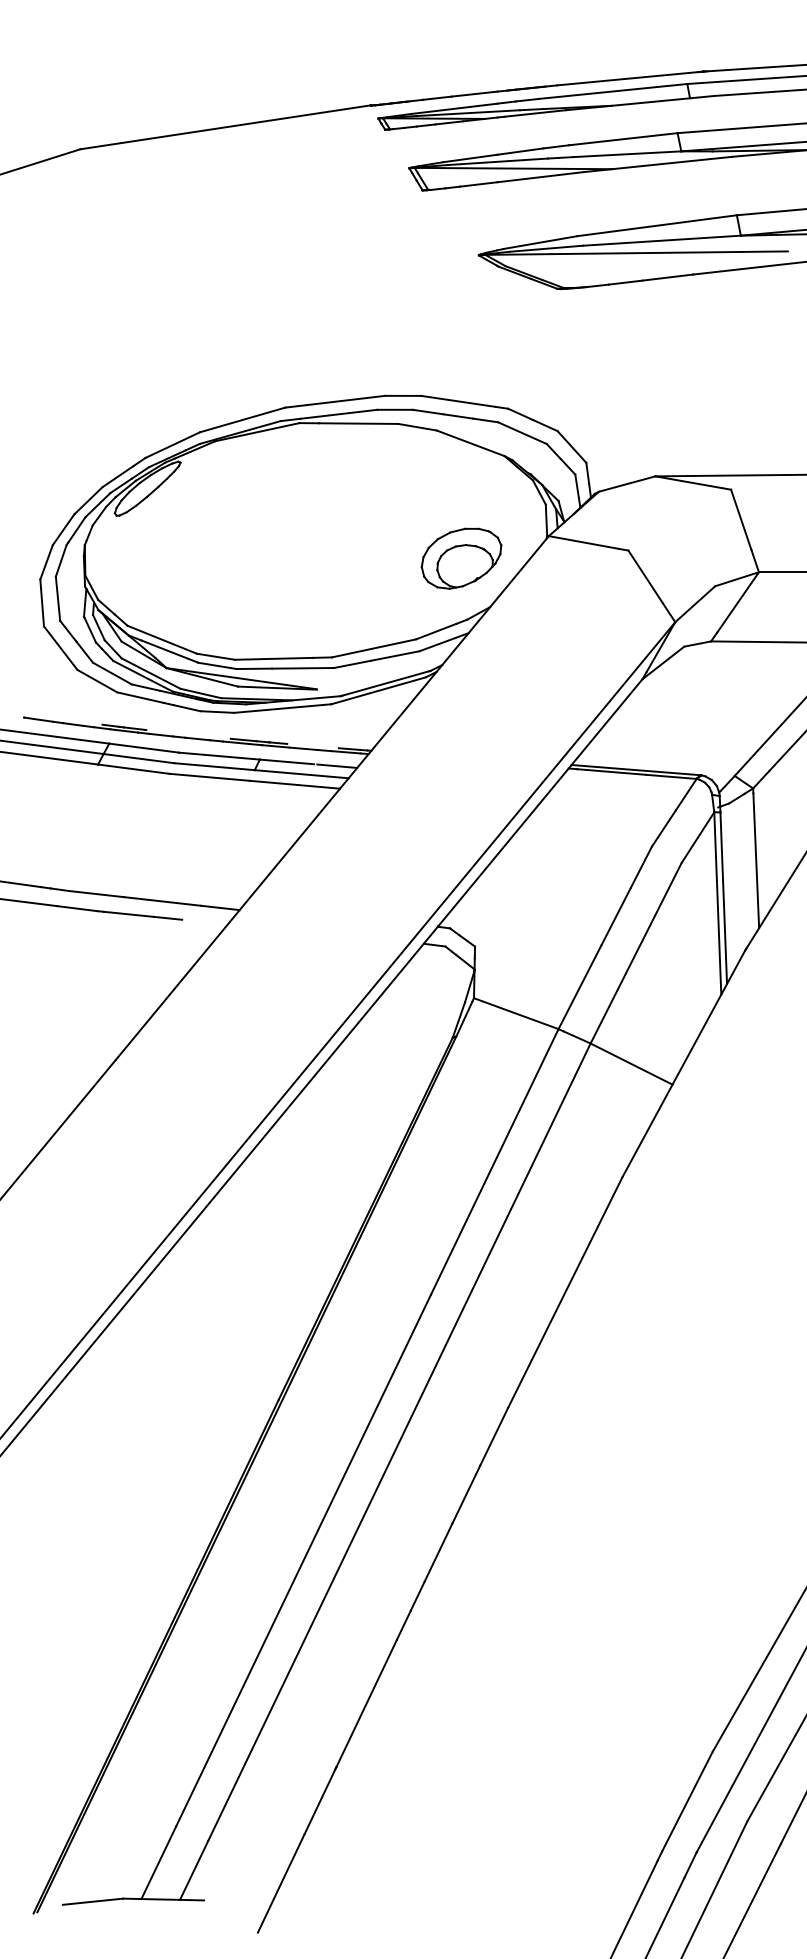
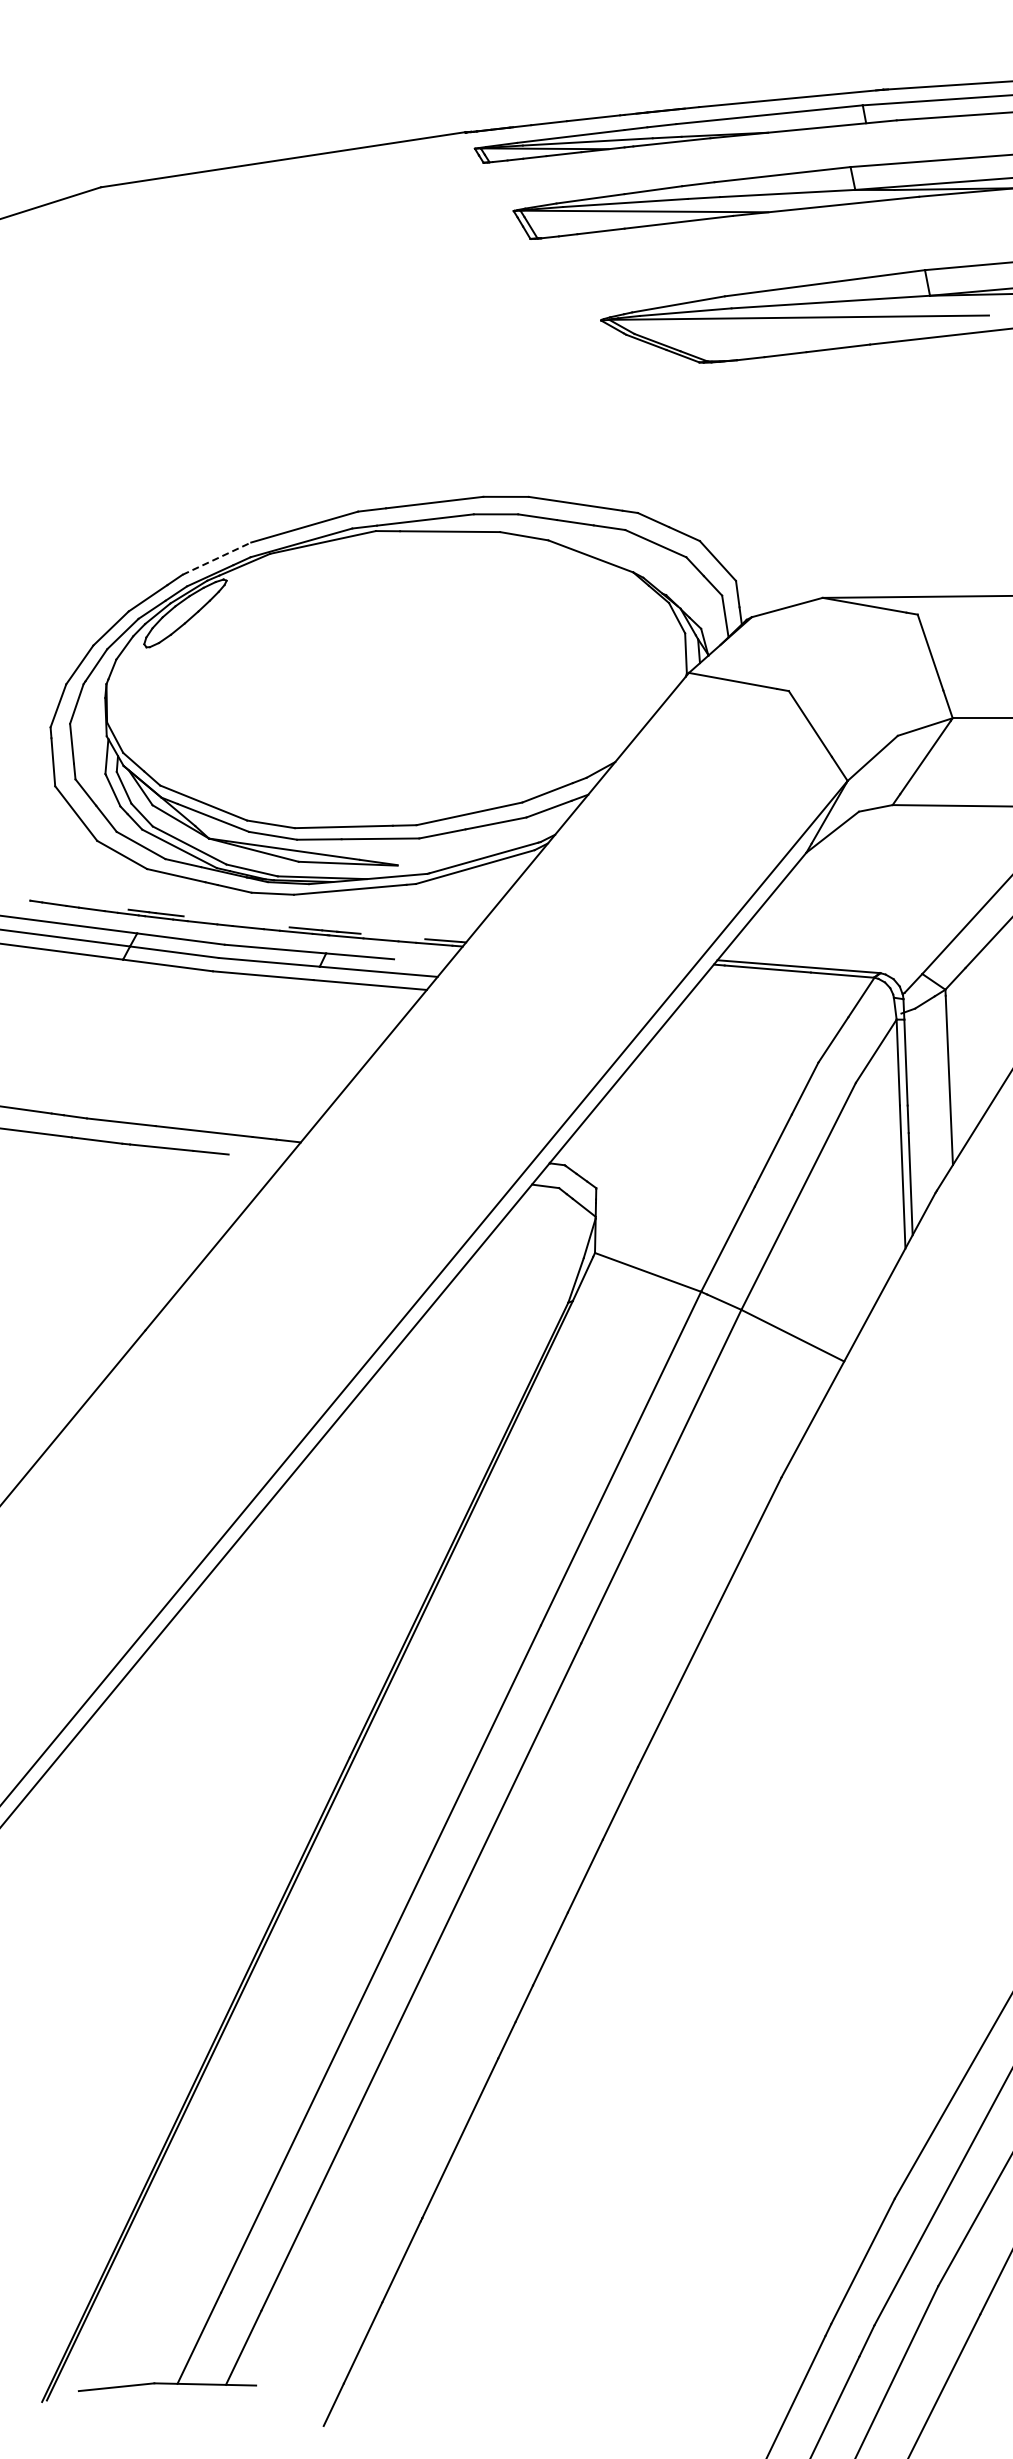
line: (172, 444) -> (216, 558), solid -> dashed
part: (461, 558) -> (579, 700), removed
line: (337, 766) -> (423, 961), removed

